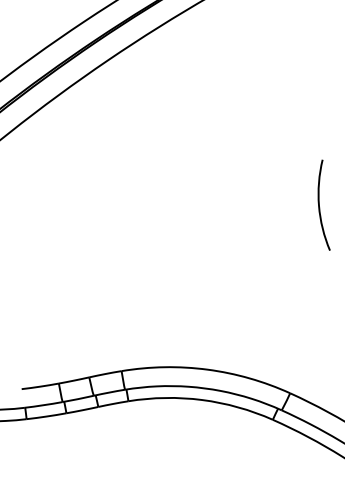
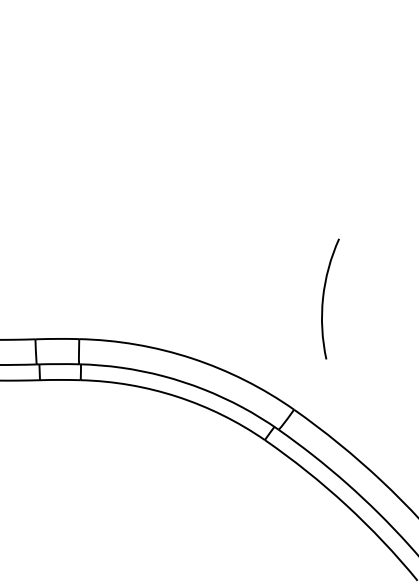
curve: (319, 204) -> (324, 296), moved

